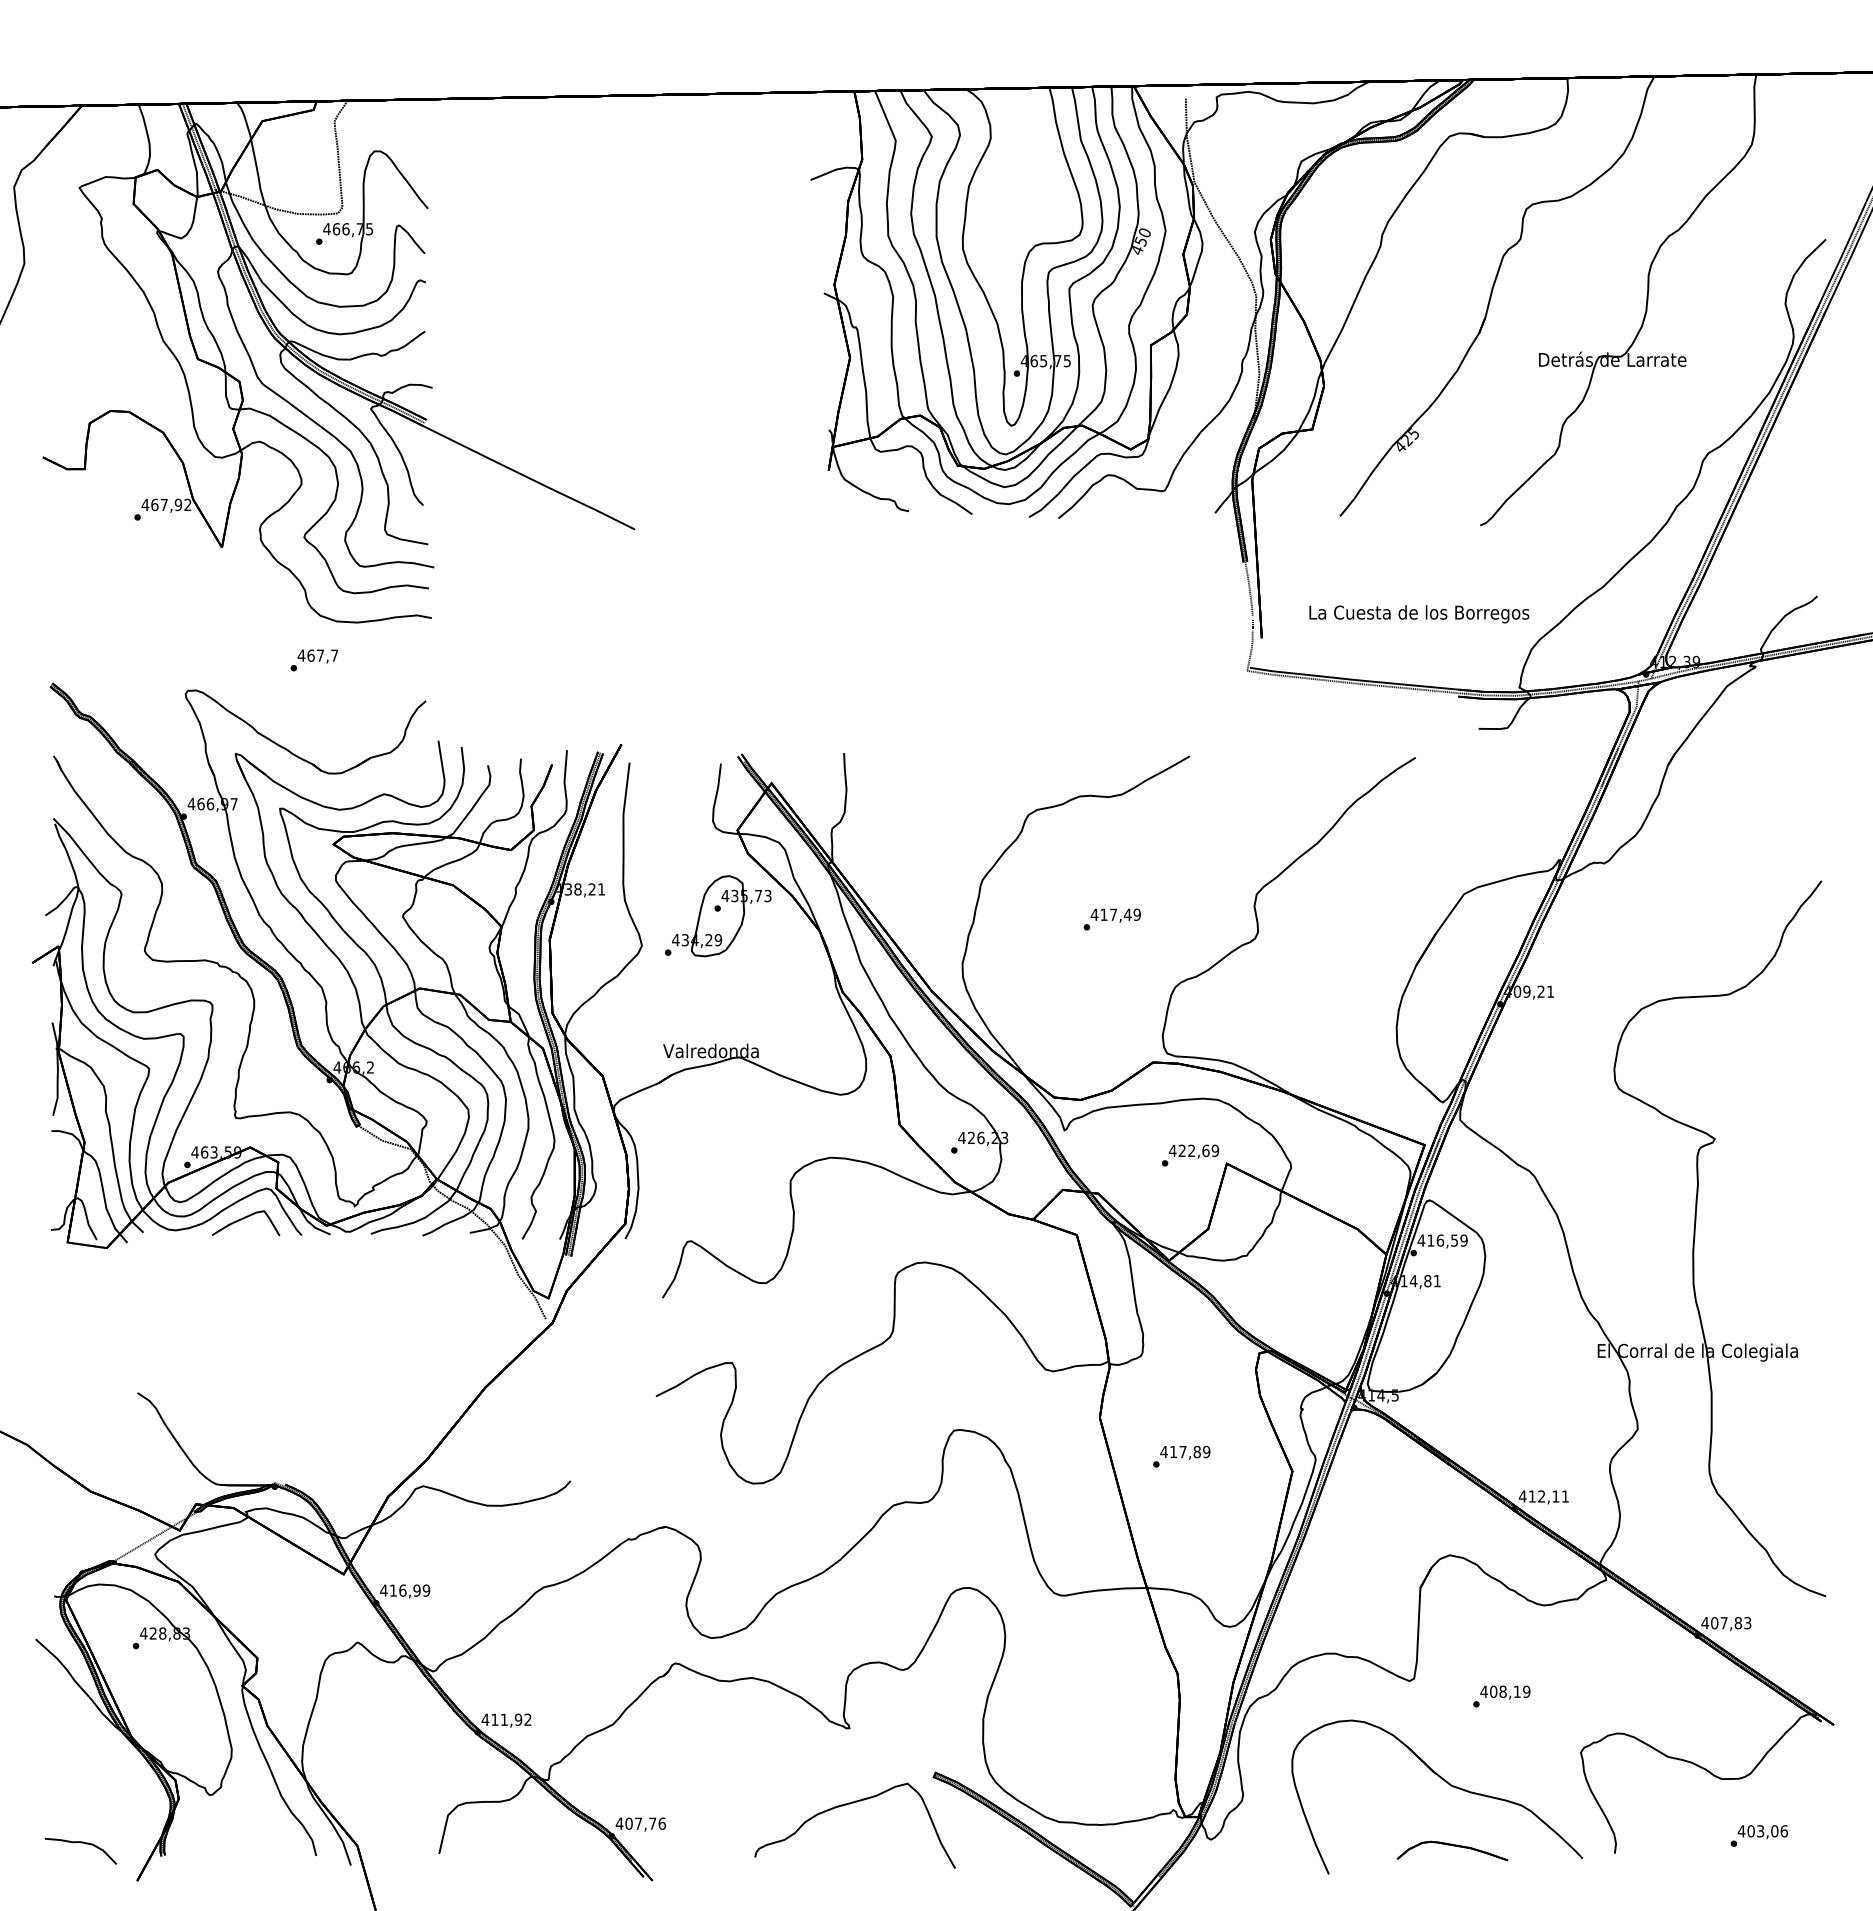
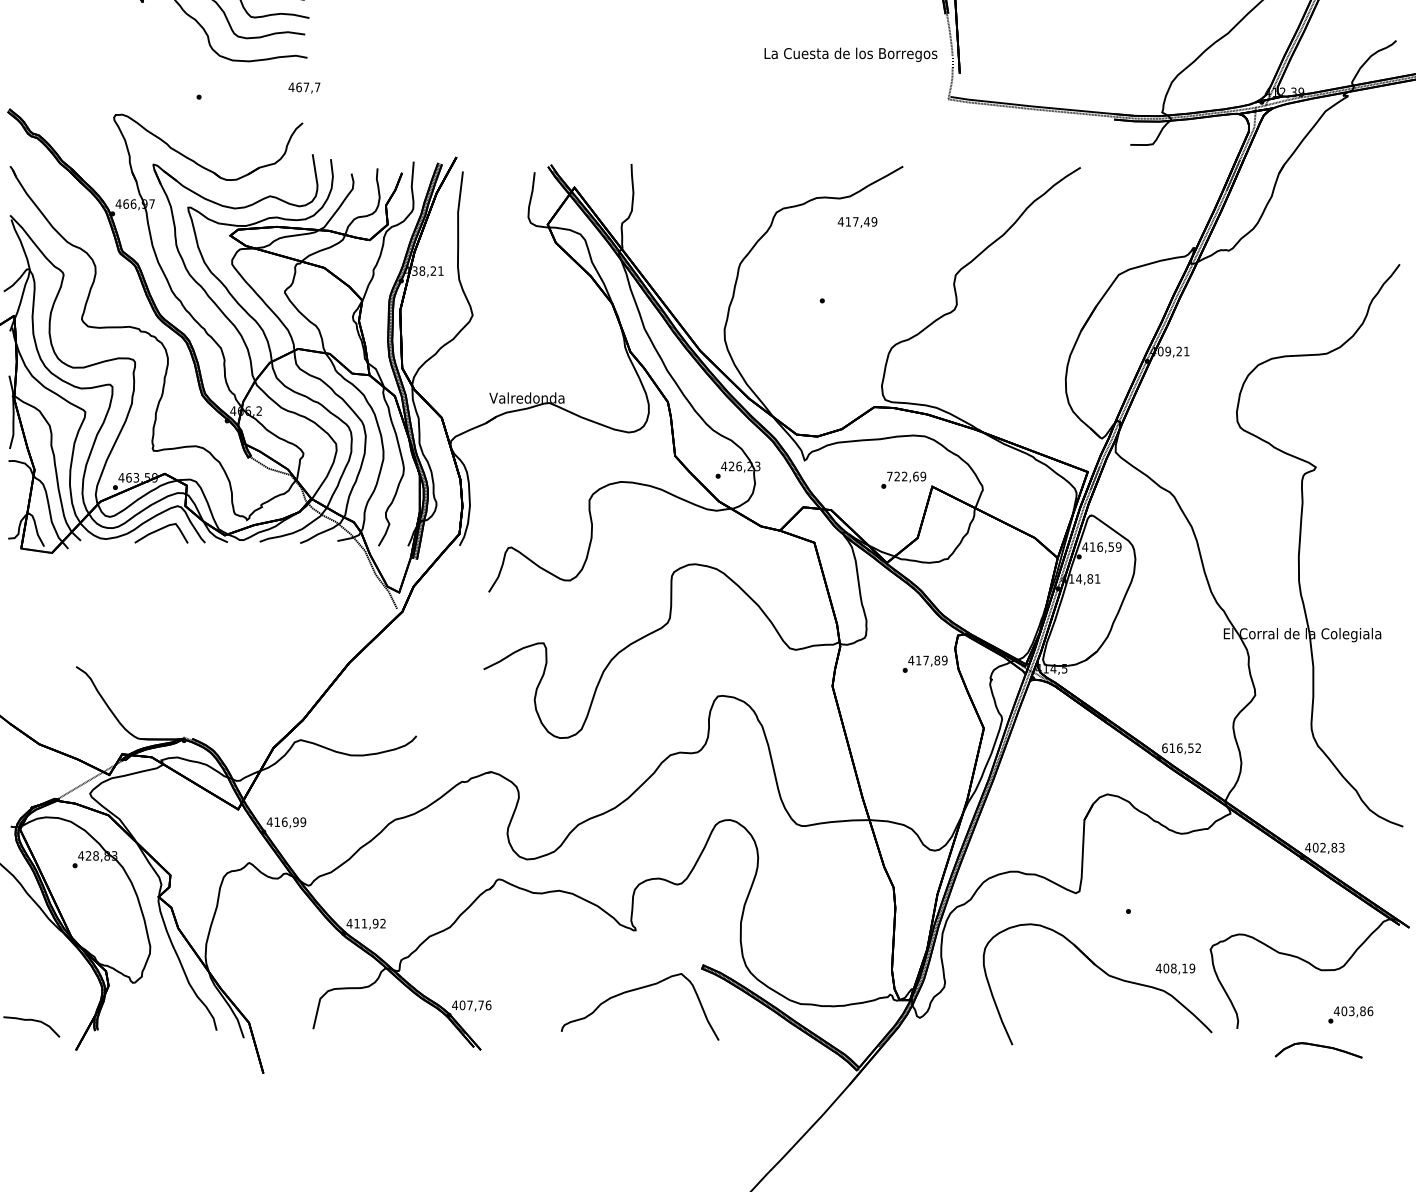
text: (1419, 614) -> (851, 55), moved
text: (317, 656) -> (304, 88), moved
text: (1115, 915) -> (857, 222), moved
part: (718, 916) -> (532, 292), removed
text: (1172, 1150) -> (889, 476), 422,69 -> 722,69
text: (1181, 1456) -> (924, 664), moved
text: (1543, 1496) -> (1181, 748), 412,11 -> 616,52
text: (1723, 1623) -> (1322, 847), 407,83 -> 402,83
text: (1505, 1692) -> (1175, 969), moved
text: (1774, 1831) -> (1362, 1011), 403,06 -> 403,86
part: (1452, 1850) -> (1318, 1049), moved

